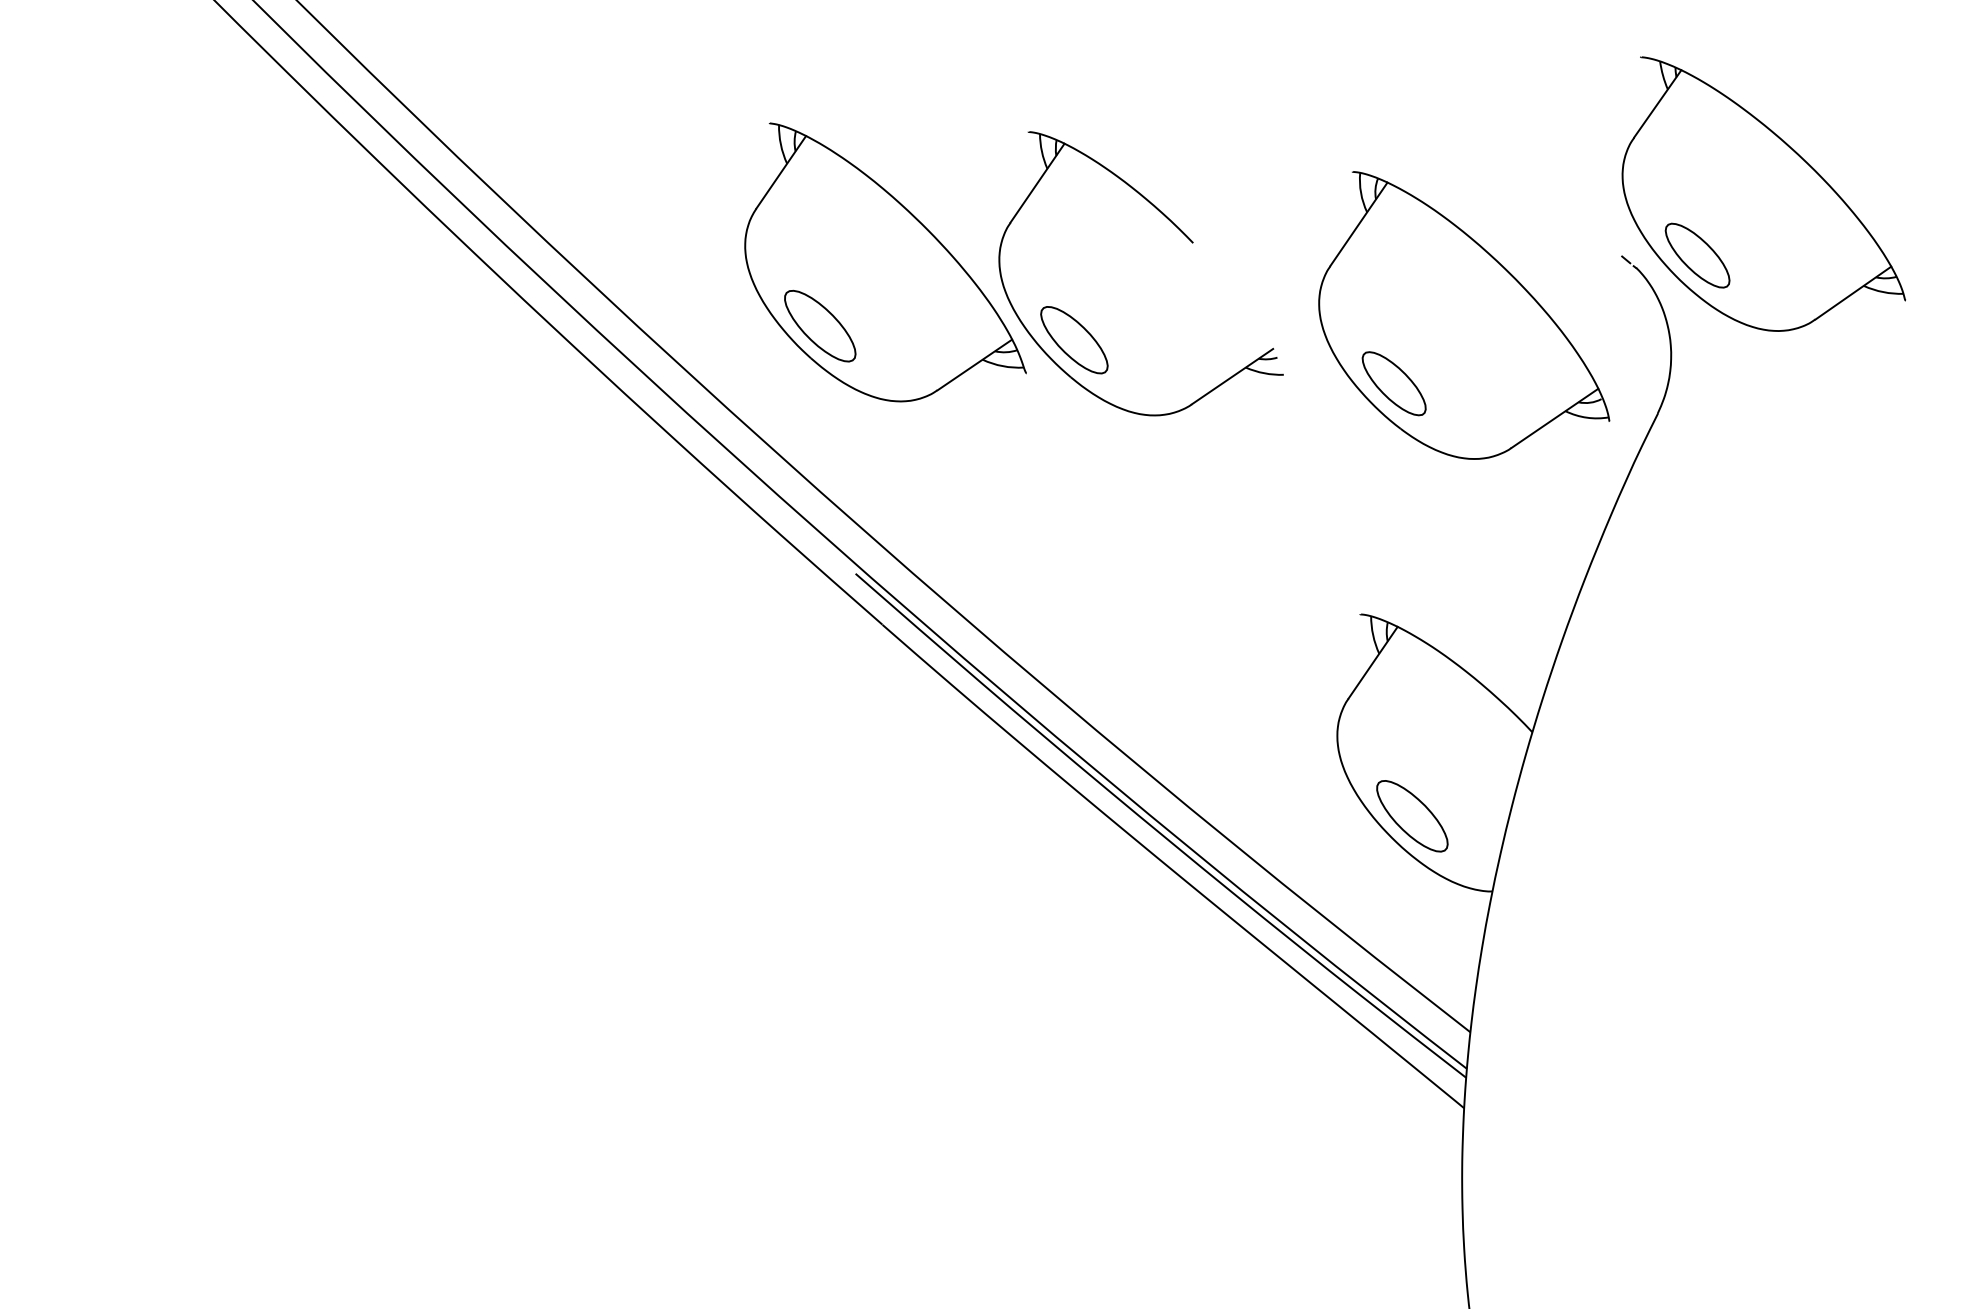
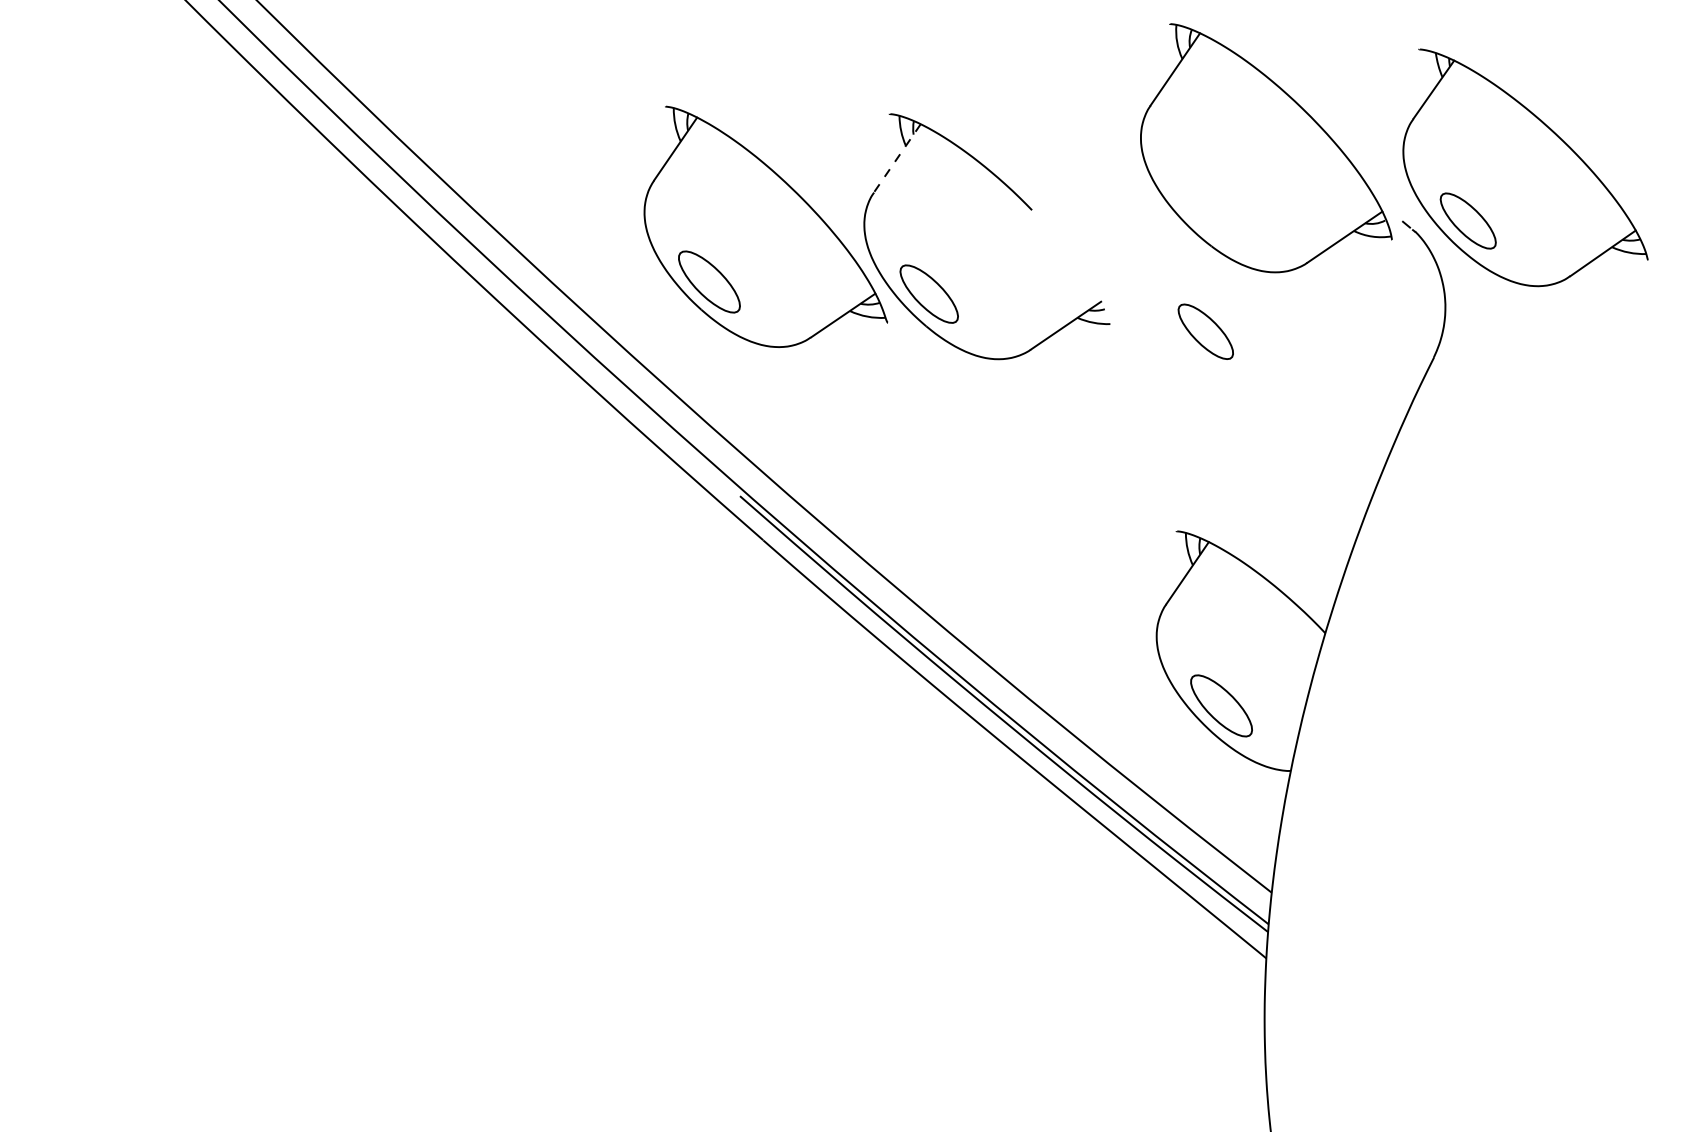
line: (1037, 183) -> (897, 158), solid -> dashed
part: (1464, 315) -> (1266, 148), moved

